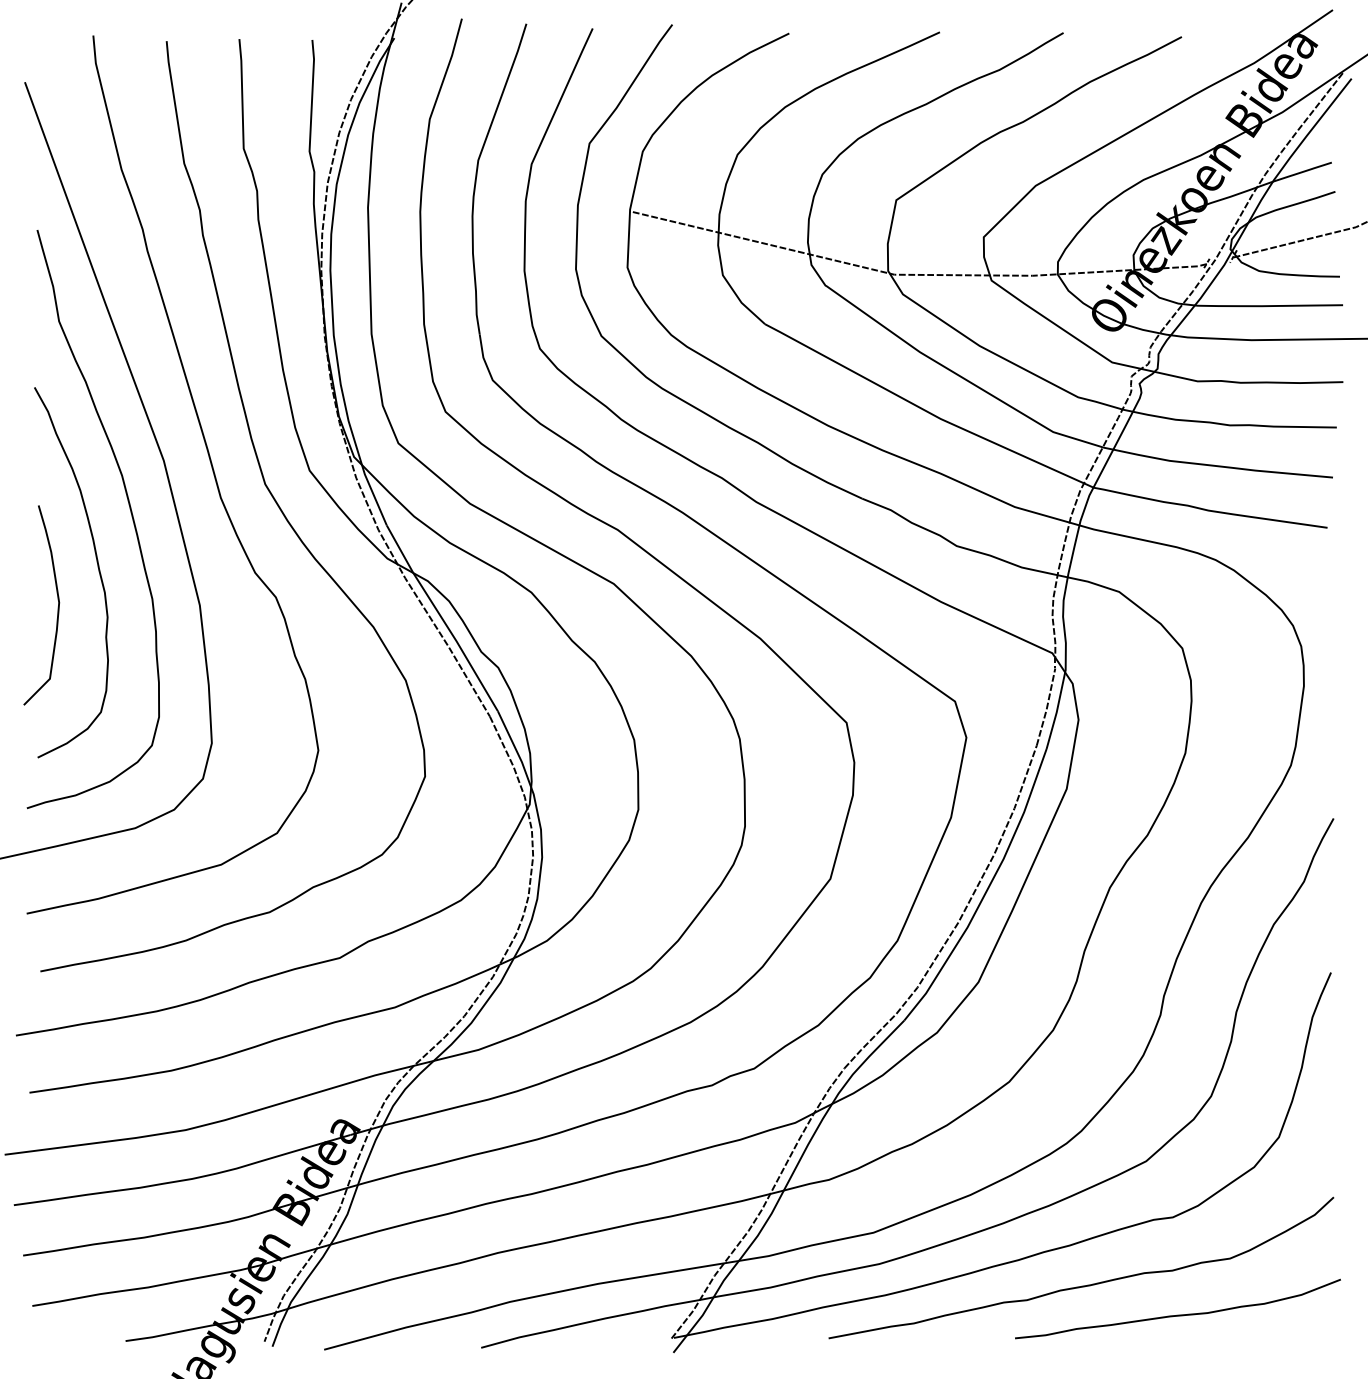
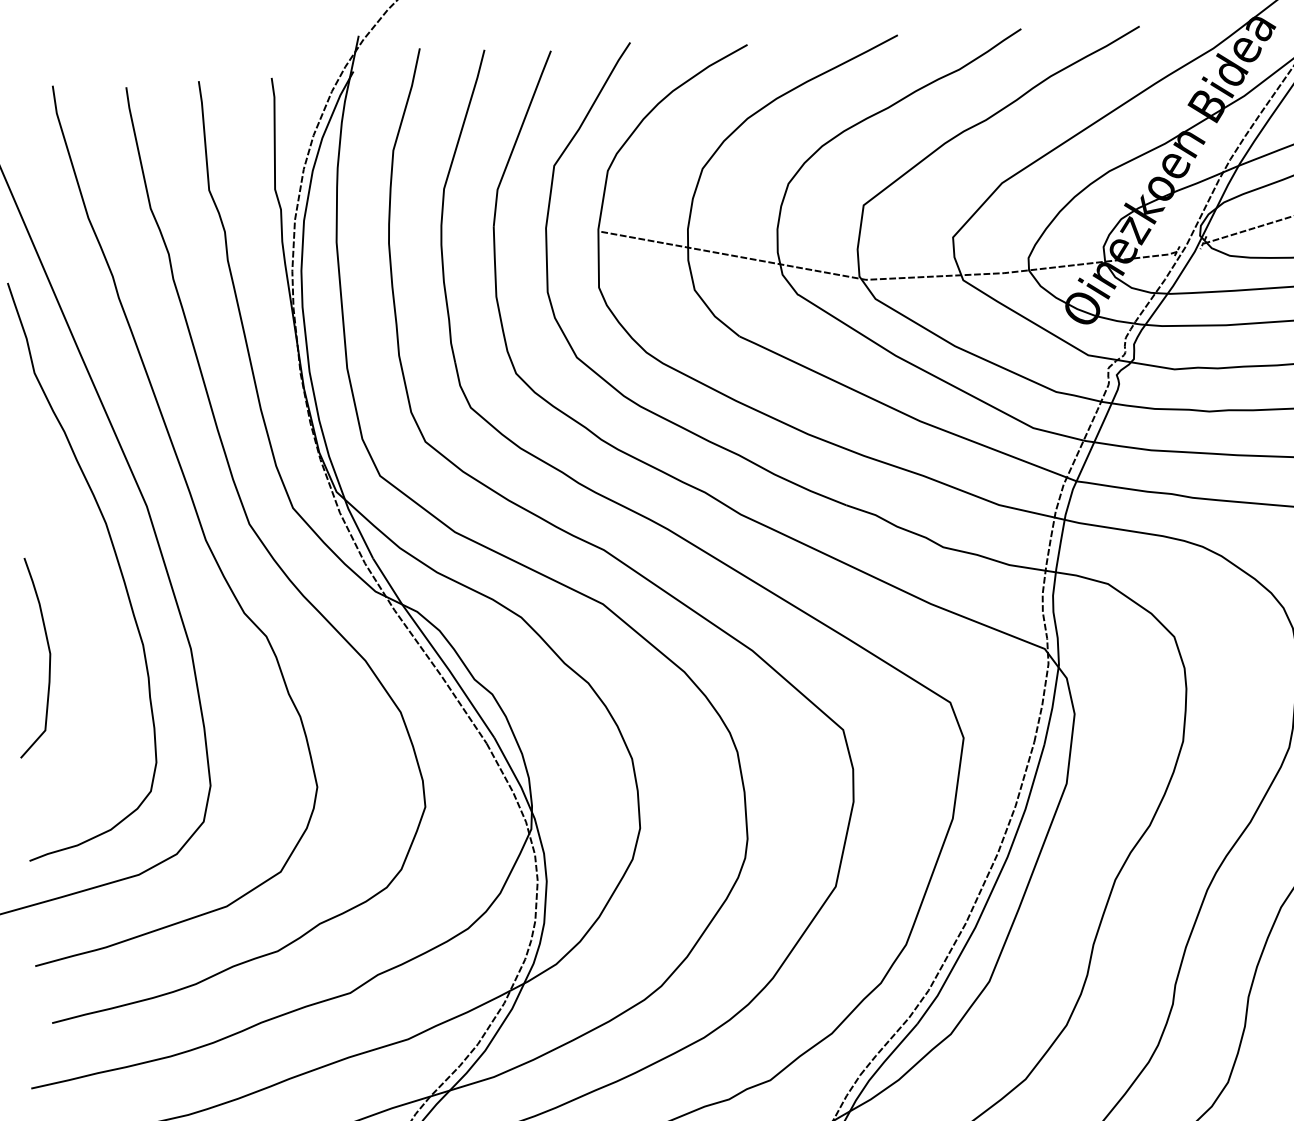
curve: (97, 567) -> (86, 616), removed

